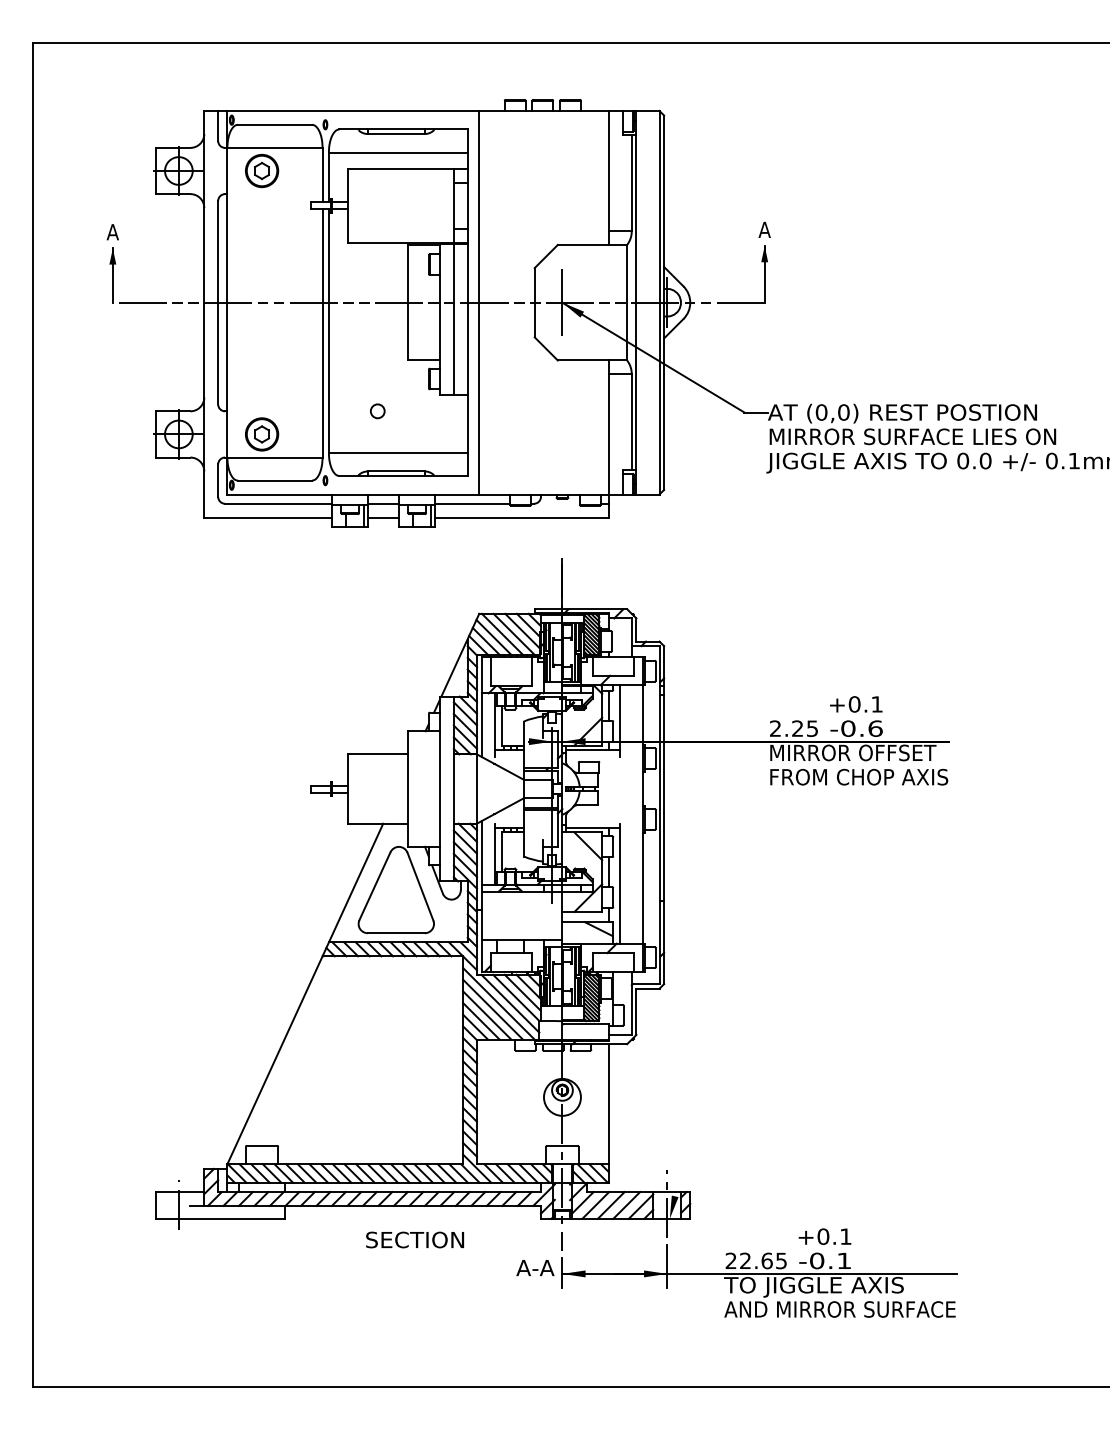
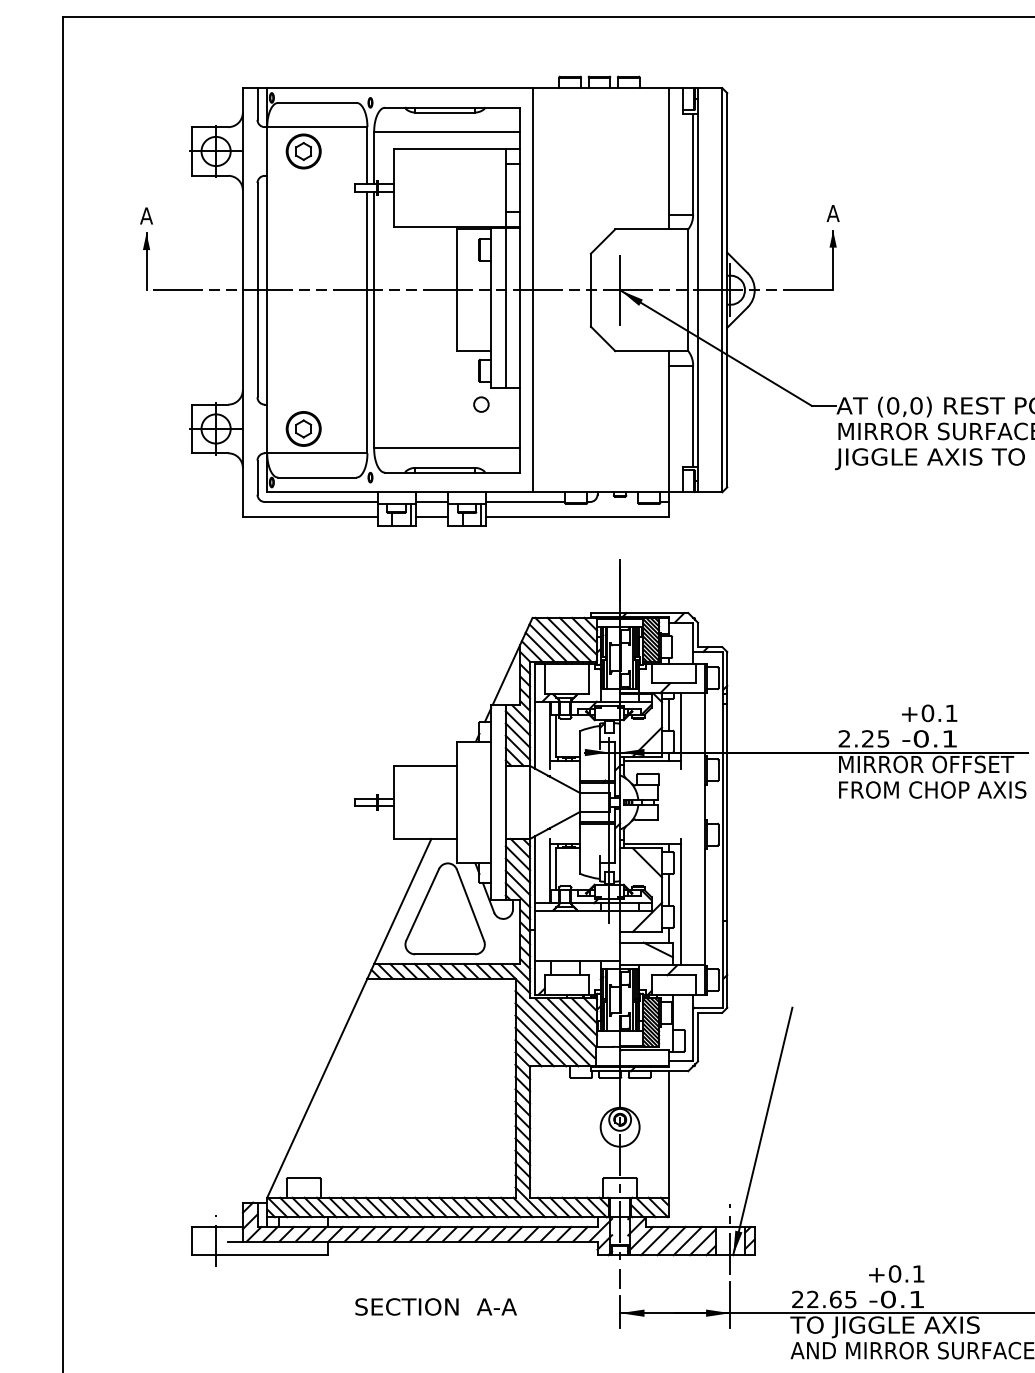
circle: (377, 411) -> (481, 404), moved
text: (875, 728) -> (949, 738), -0.6 -> -0.1
line: (697, 1100) -> (762, 1130), added
text: (414, 1239) -> (406, 1306), moved
text: (535, 1267) -> (496, 1306), moved

